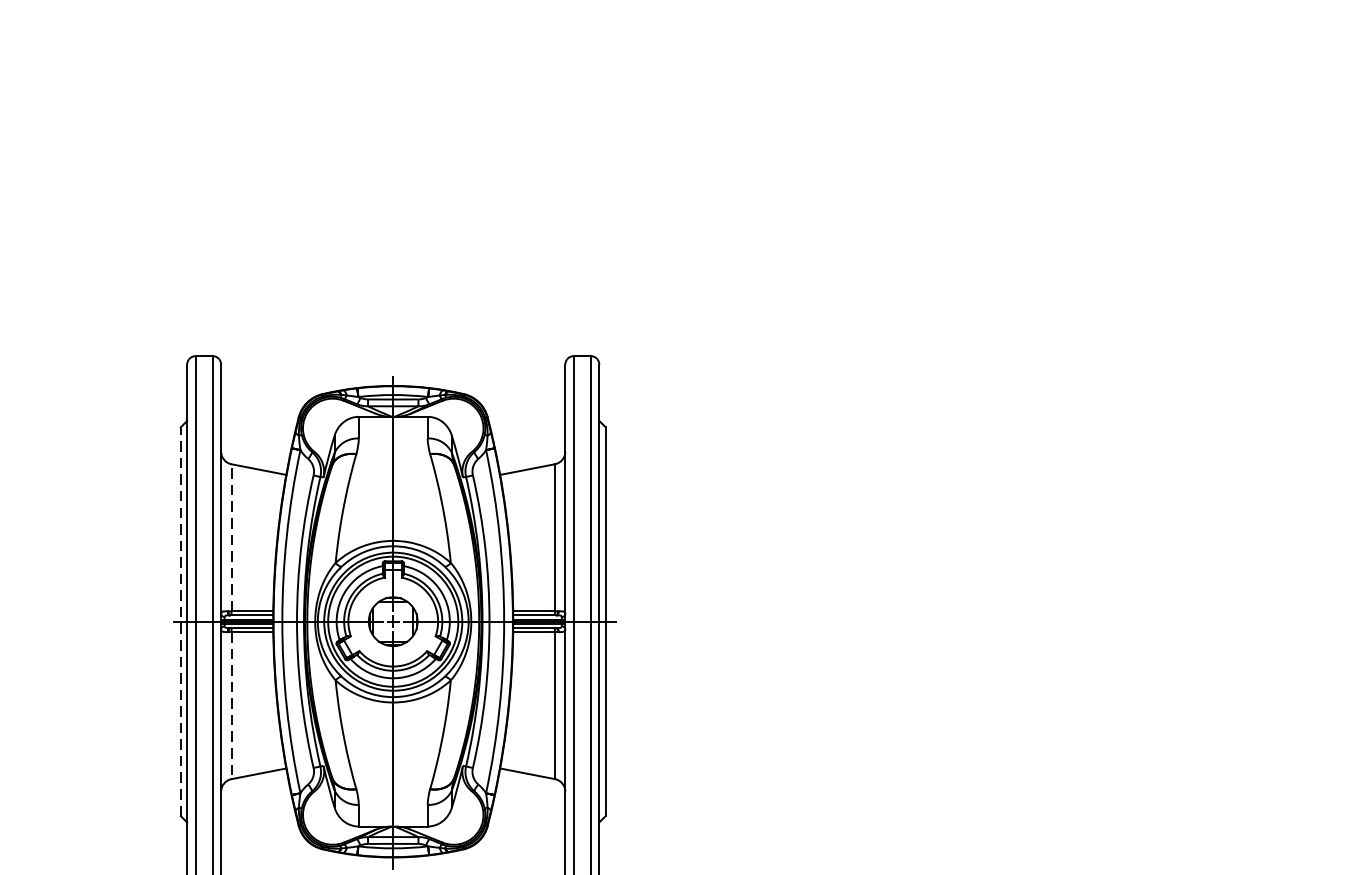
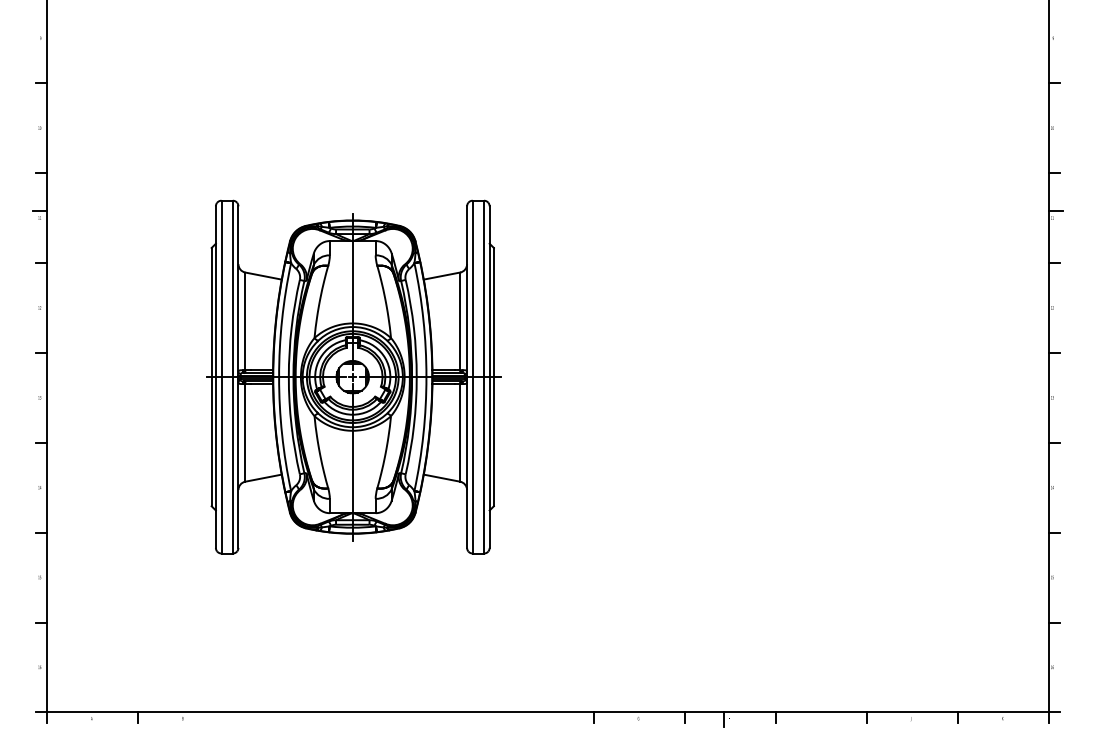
line: (231, 537) -> (245, 321), dashed -> solid
line: (180, 620) -> (211, 376), dashed -> solid
line: (231, 705) -> (245, 432), dashed -> solid

